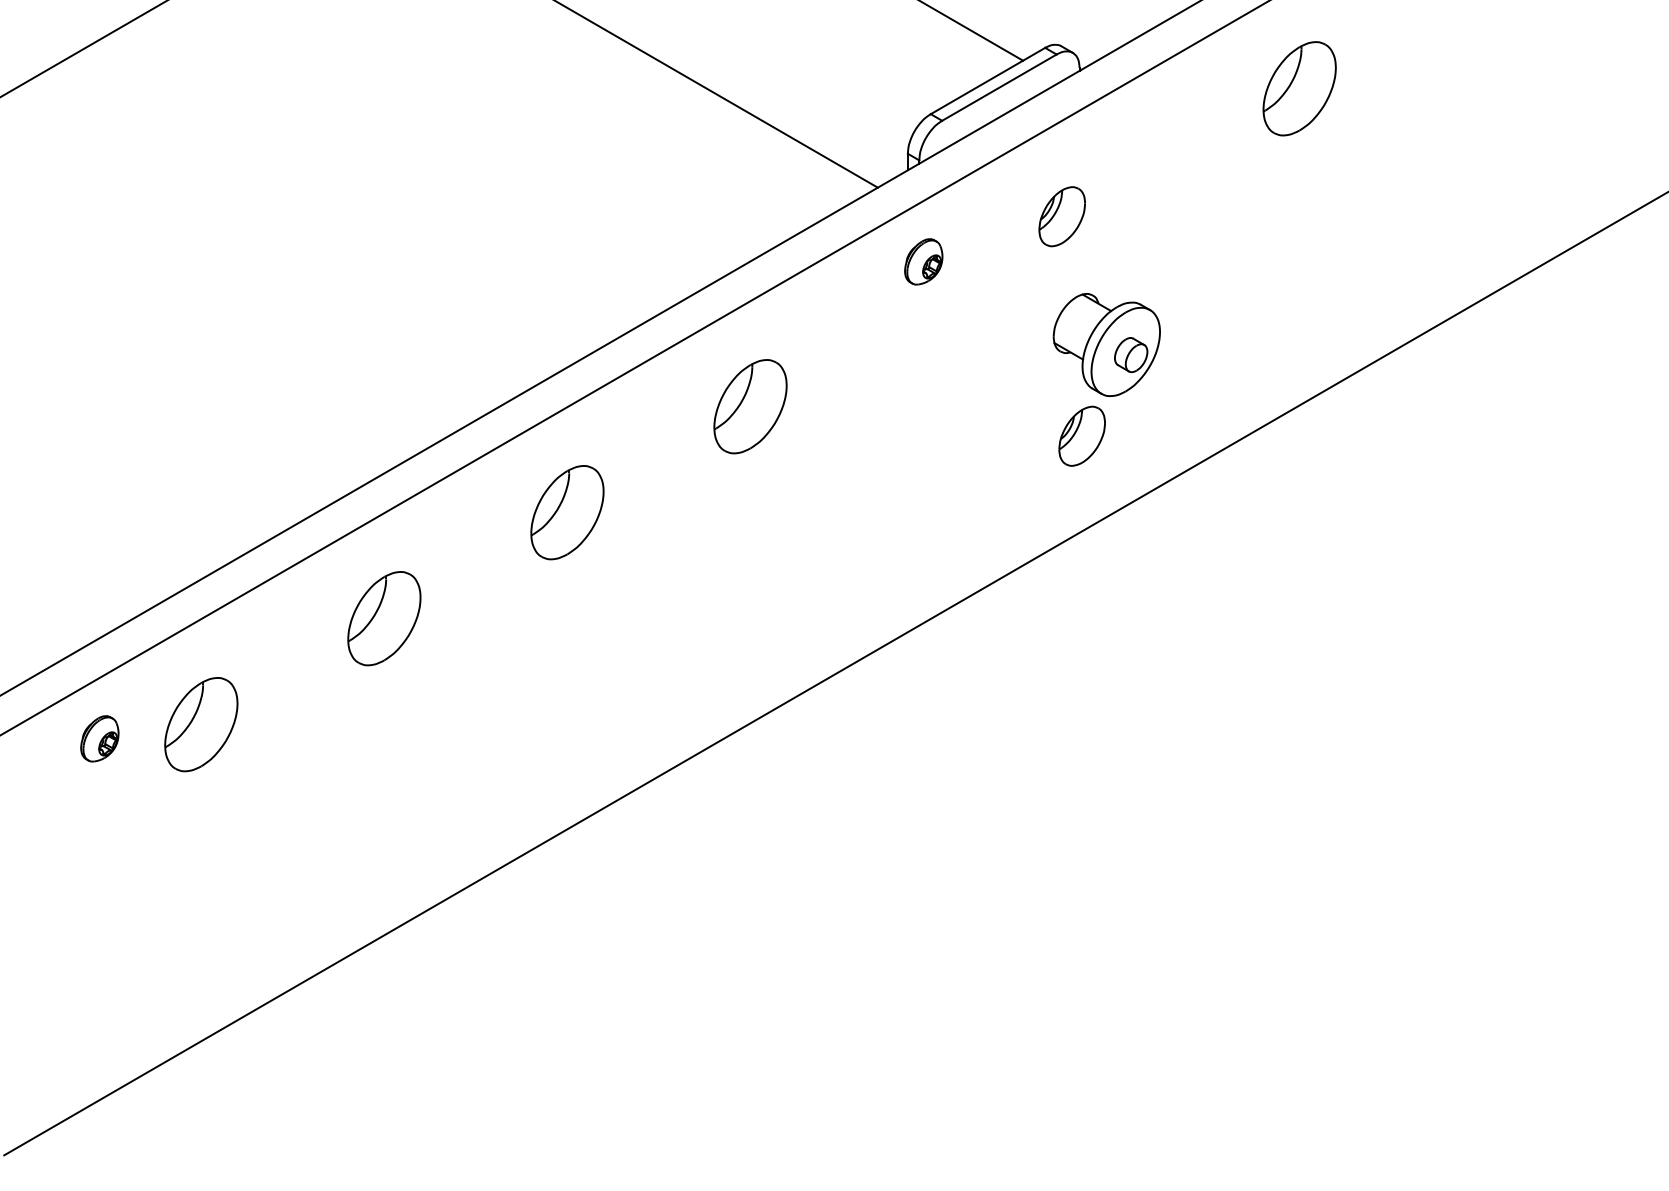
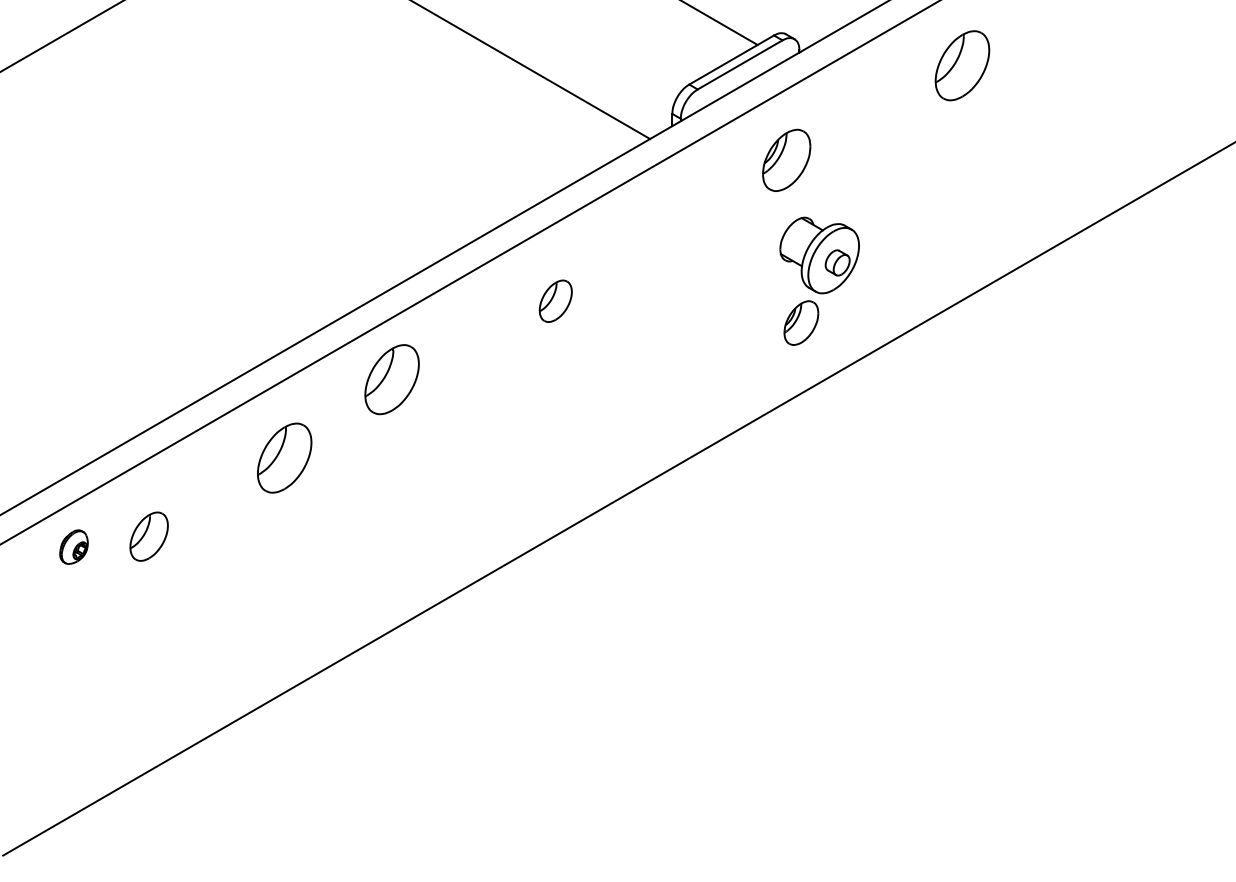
part: (1061, 216) -> (786, 160), size x1.4
part: (923, 261) -> (683, 193), removed
part: (750, 406) -> (555, 301), size x0.6
part: (567, 512) -> (392, 379), moved
part: (201, 724) -> (149, 536), size x0.7

